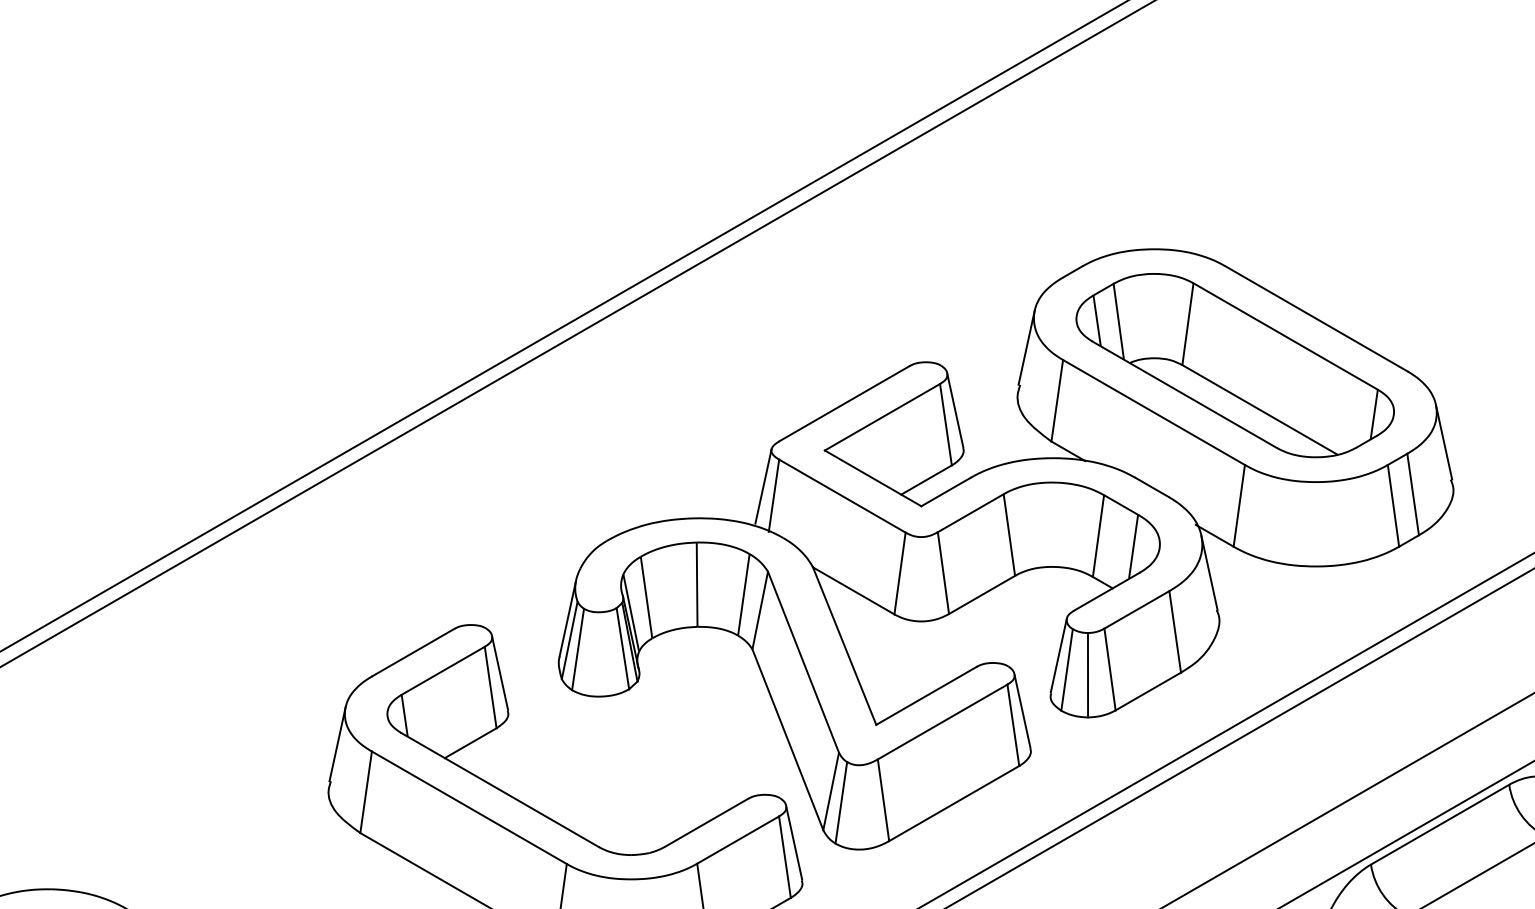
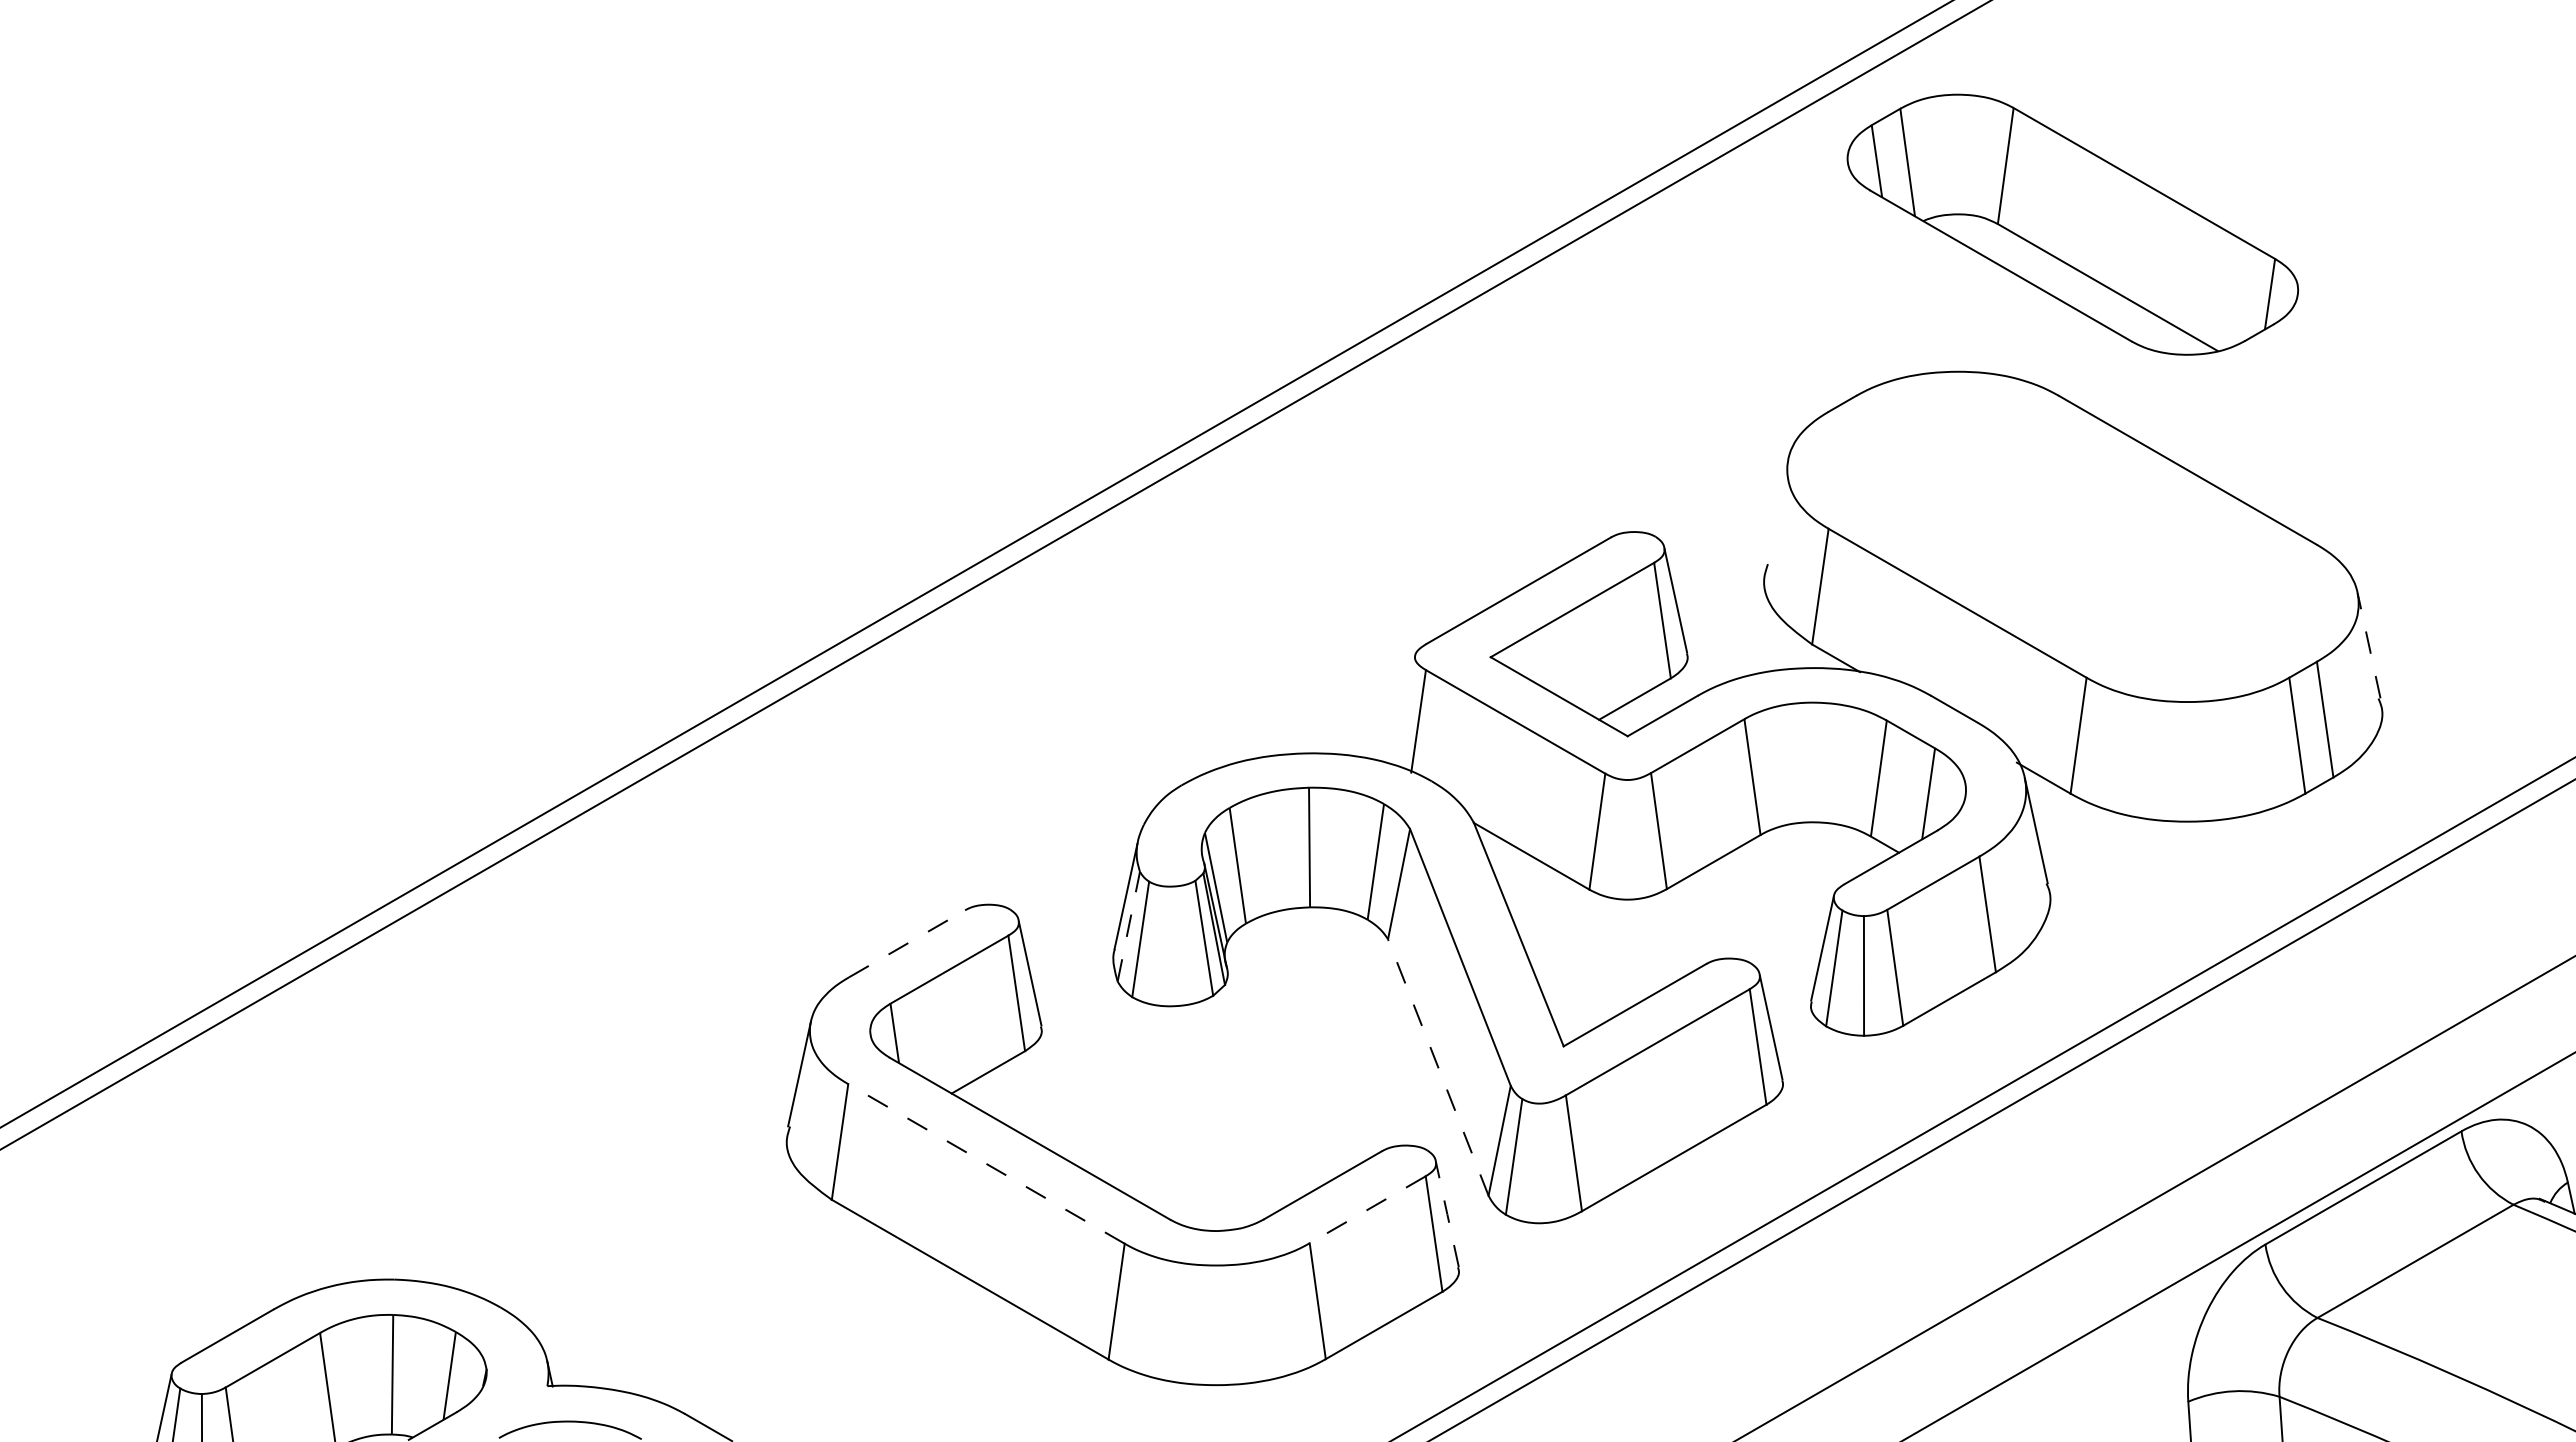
line: (1026, 347) -> (1776, 511), removed
part: (1234, 365) -> (2072, 224), moved
line: (1444, 442) -> (2369, 645), solid -> dashed
line: (763, 485) -> (1403, 707), removed
line: (569, 640) -> (1128, 926), solid -> dashed
line: (413, 652) -> (907, 943), solid -> dashed
line: (788, 739) -> (1438, 1067), solid -> dashed
line: (469, 807) -> (986, 1163), solid -> dashed
line: (737, 839) -> (1367, 1209), solid -> dashed
line: (794, 843) -> (1447, 1214), solid -> dashed

